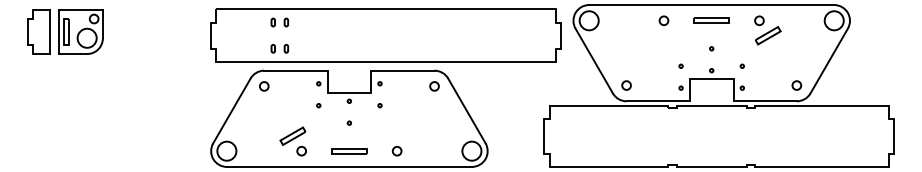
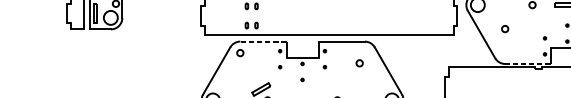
line: (295, 70) -> (263, 41), solid -> dashed
circle: (626, 85) -> (505, 29), moved
circle: (434, 86) -> (359, 63), moved
line: (658, 101) -> (528, 64), solid -> dashed

